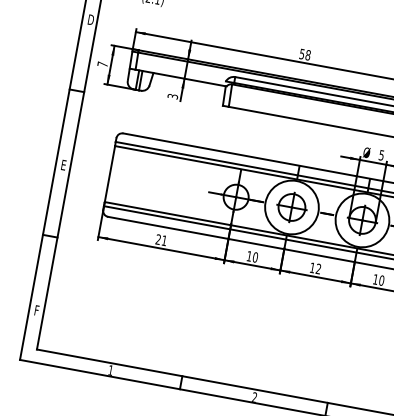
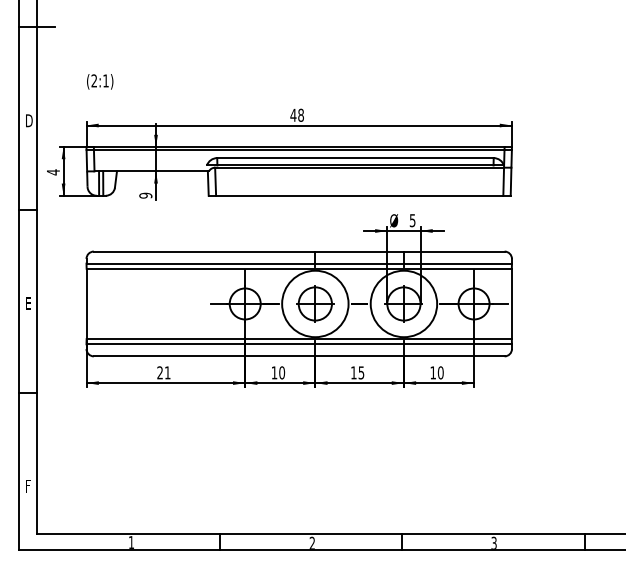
text: (302, 53) -> (293, 114), 58 -> 48
text: (102, 64) -> (53, 172), 7 -> 4
text: (172, 96) -> (145, 195), 3 -> 9
text: (318, 268) -> (361, 372), 12 -> 15

